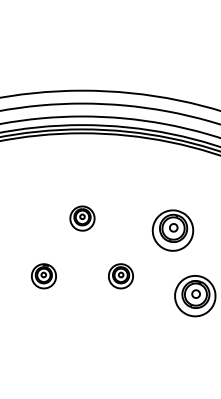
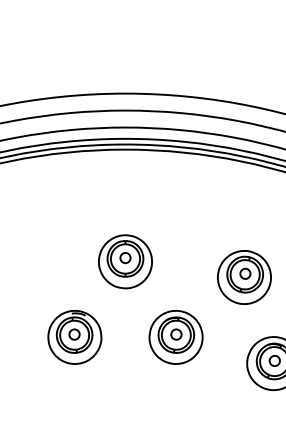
part: (82, 218) -> (125, 261), size x1.67
part: (43, 276) -> (74, 337), size x1.67
part: (120, 276) -> (175, 337), size x1.67

